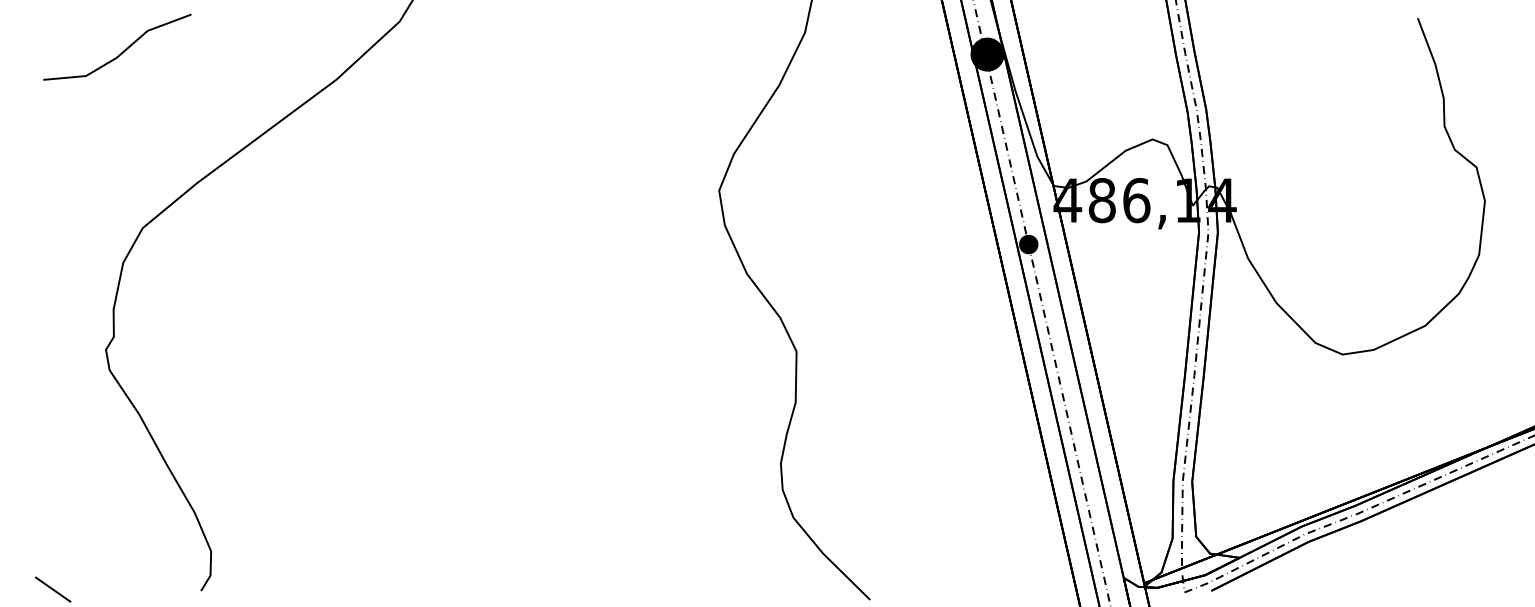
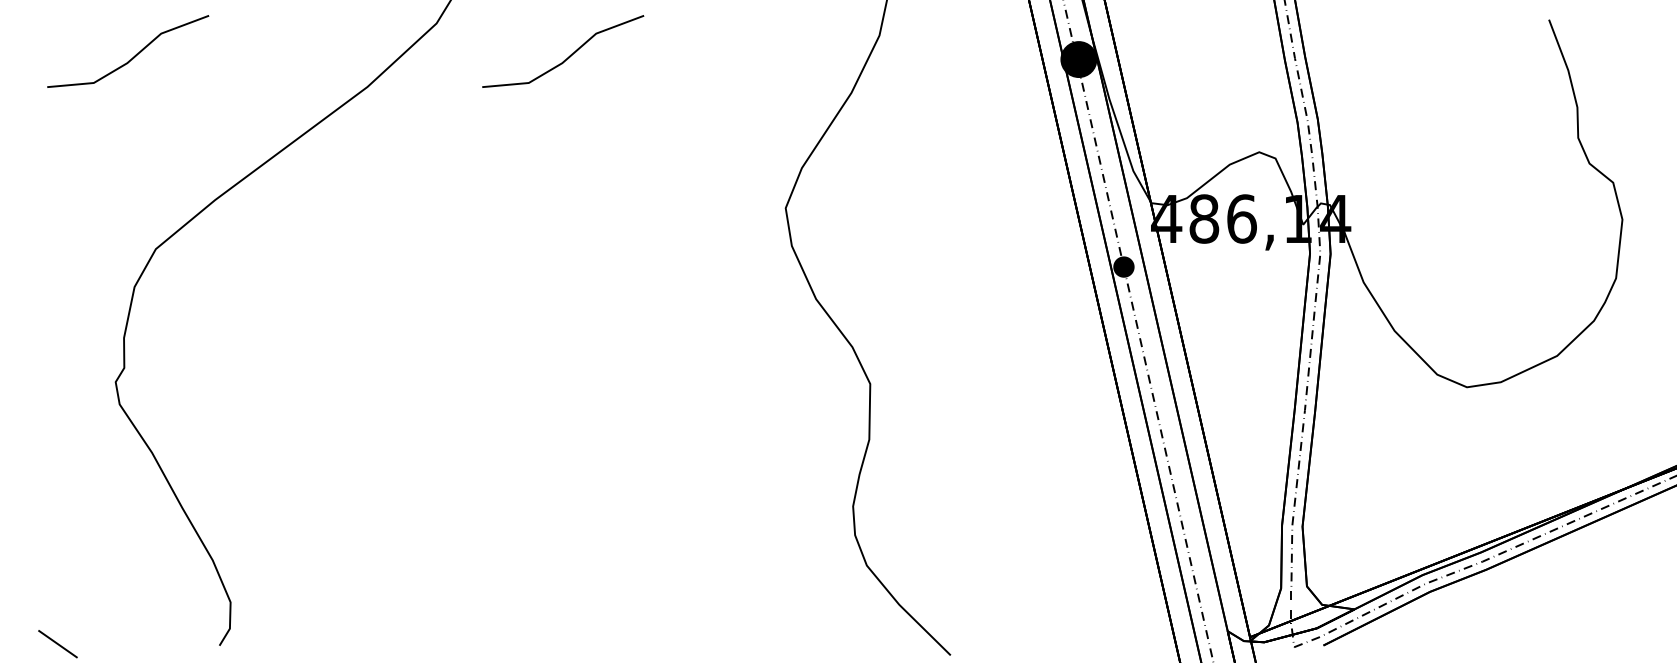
line: (520, 51) -> (568, 56), added

